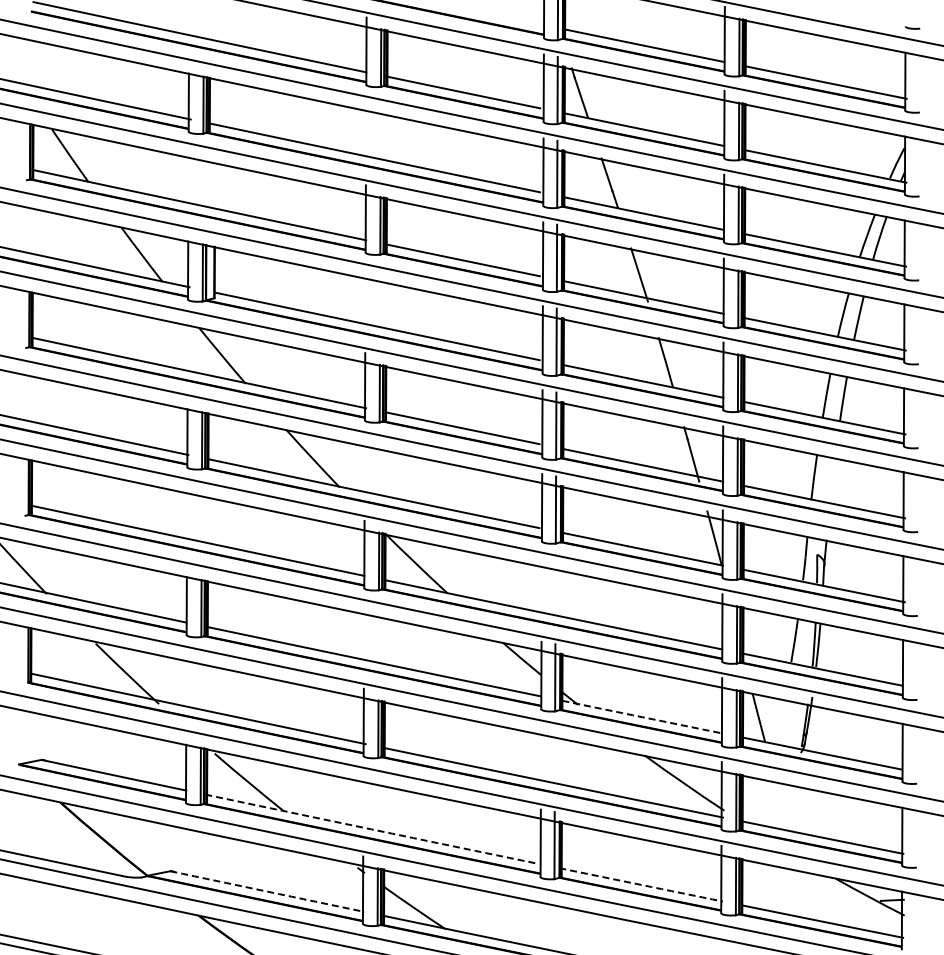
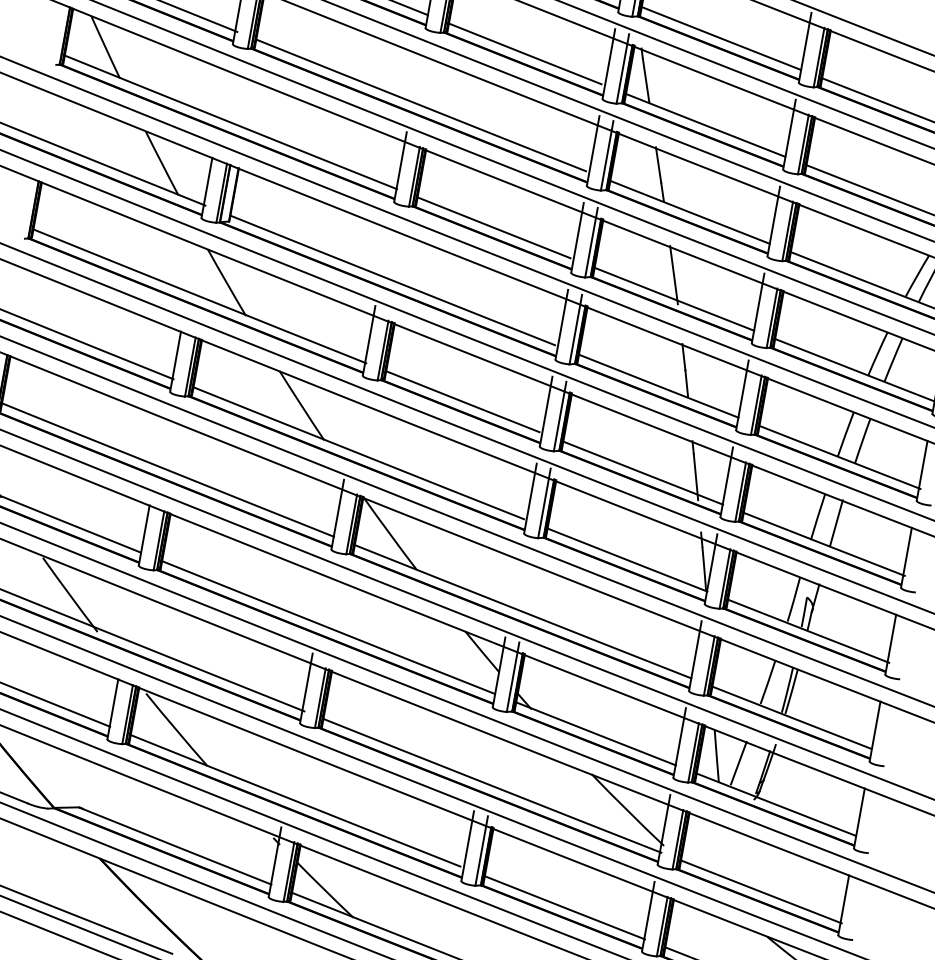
line: (832, 479) -> (836, 522), added
arc: (642, 717) -> (596, 734), dashed -> solid
line: (780, 720) -> (738, 762), added
arc: (371, 829) -> (294, 800), dashed -> solid
arc: (641, 884) -> (564, 907), dashed -> solid
arc: (267, 891) -> (175, 846), dashed -> solid

